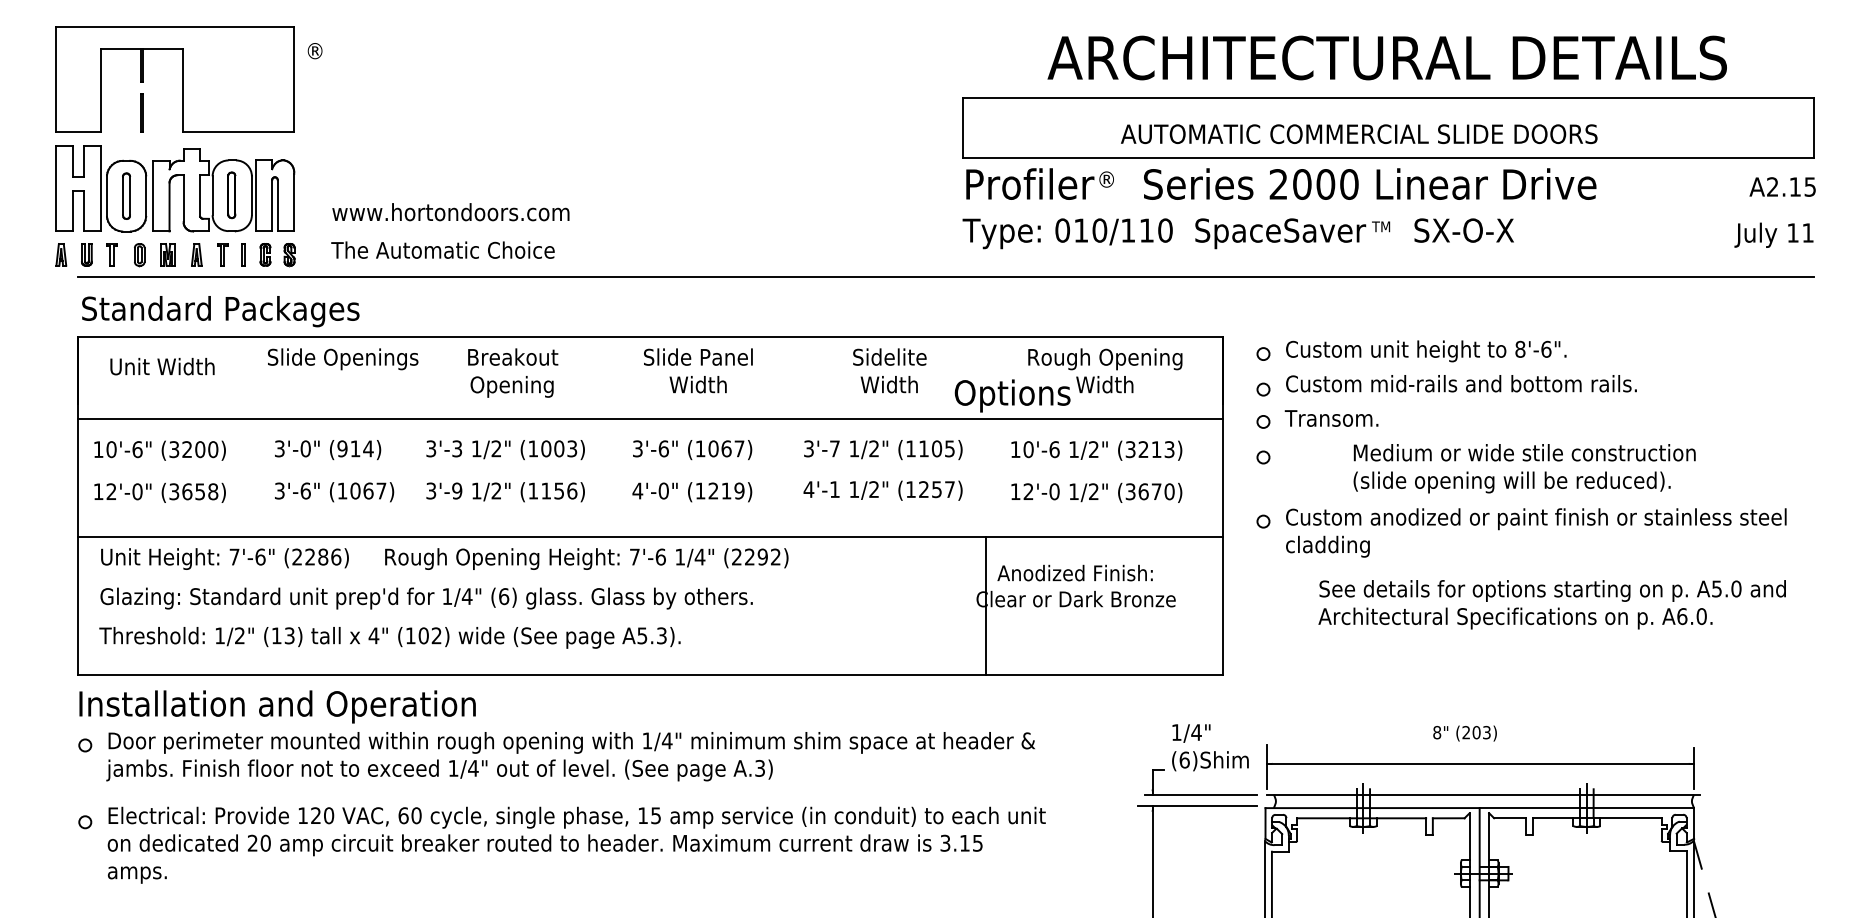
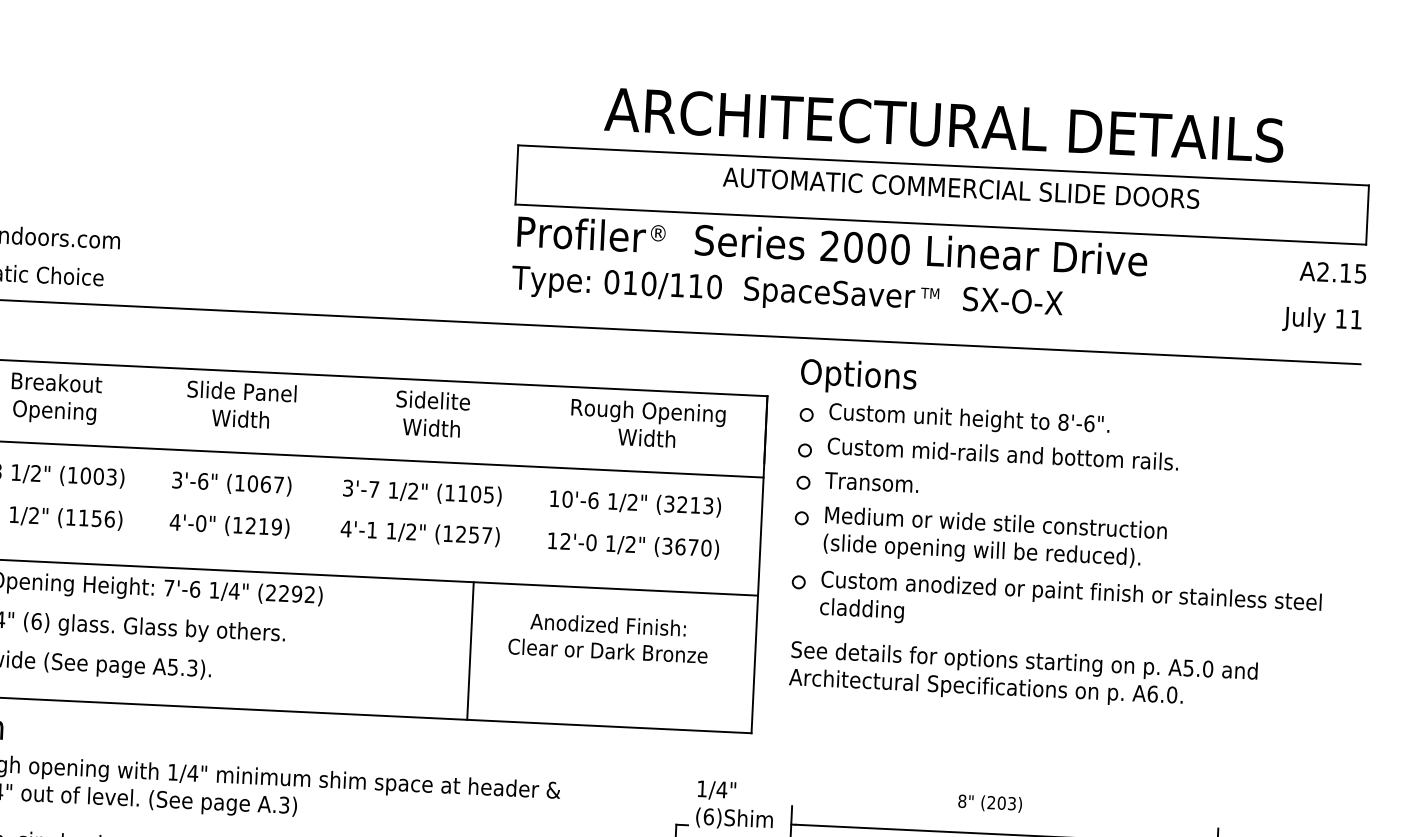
text: (1359, 134) -> (961, 188), moved
text: (1012, 395) -> (858, 376), moved
text: (1524, 468) -> (995, 538), moved
text: (1551, 604) -> (1022, 675), moved
line: (985, 605) -> (470, 650), moved

